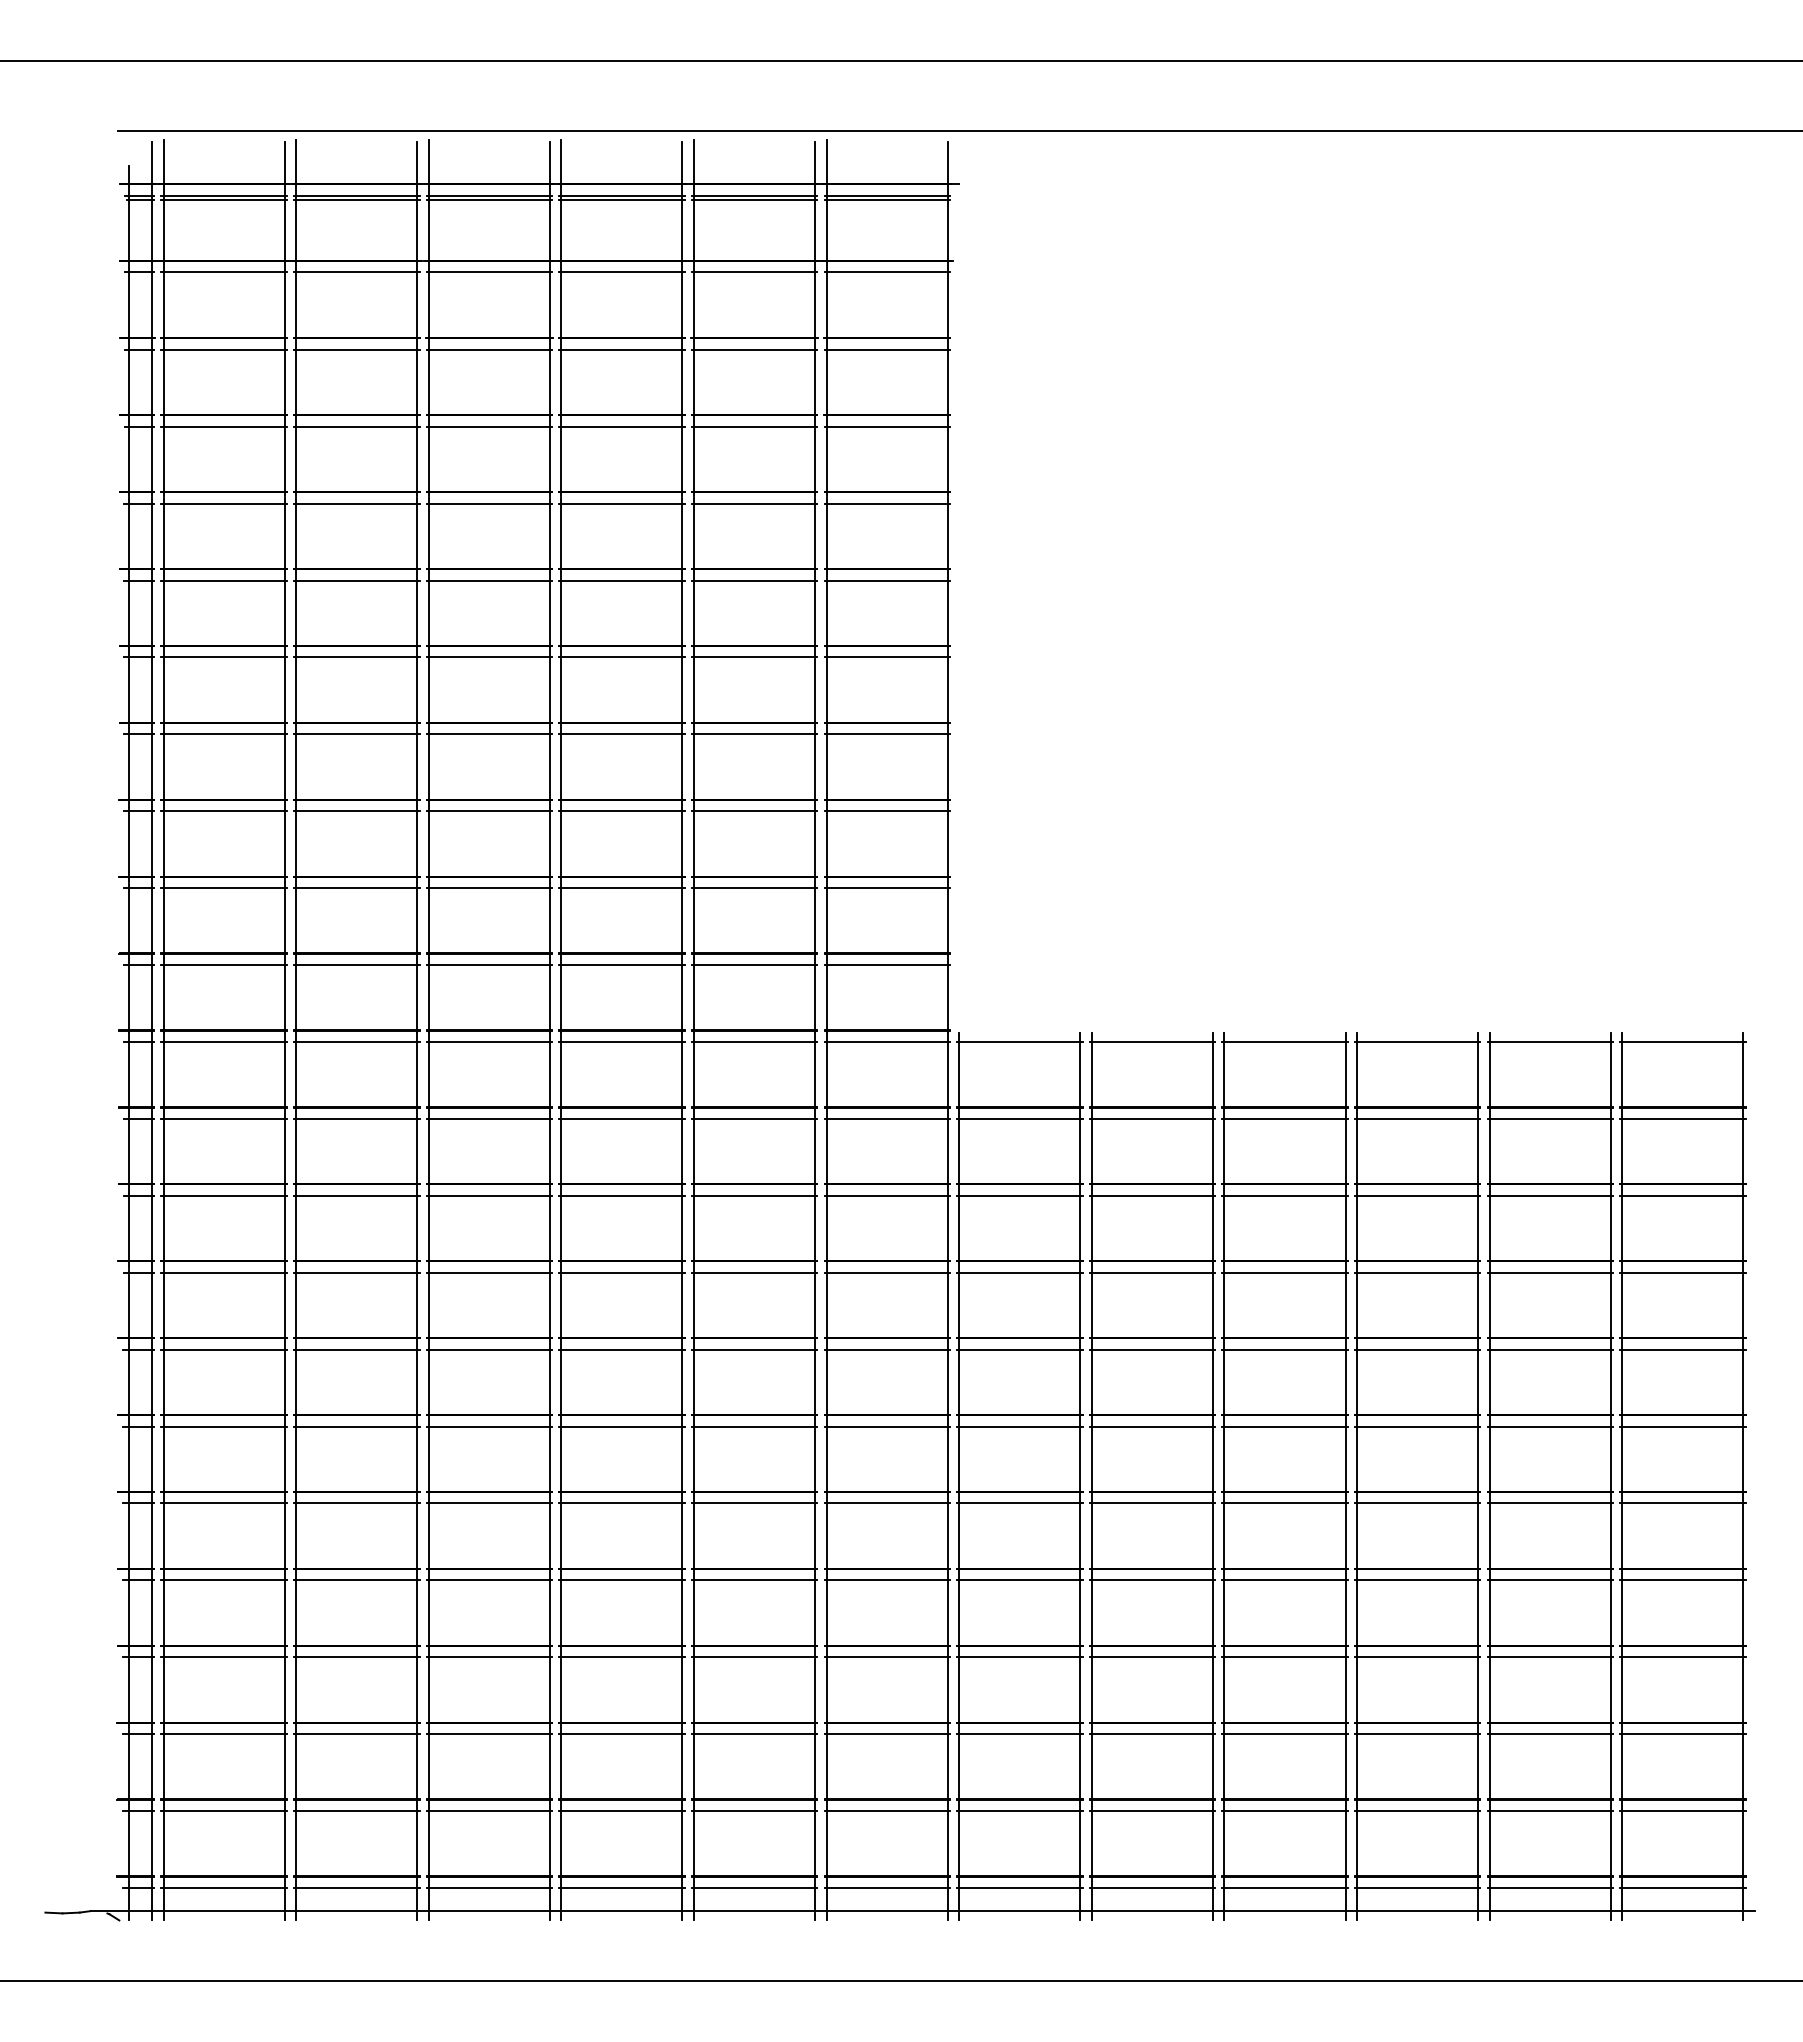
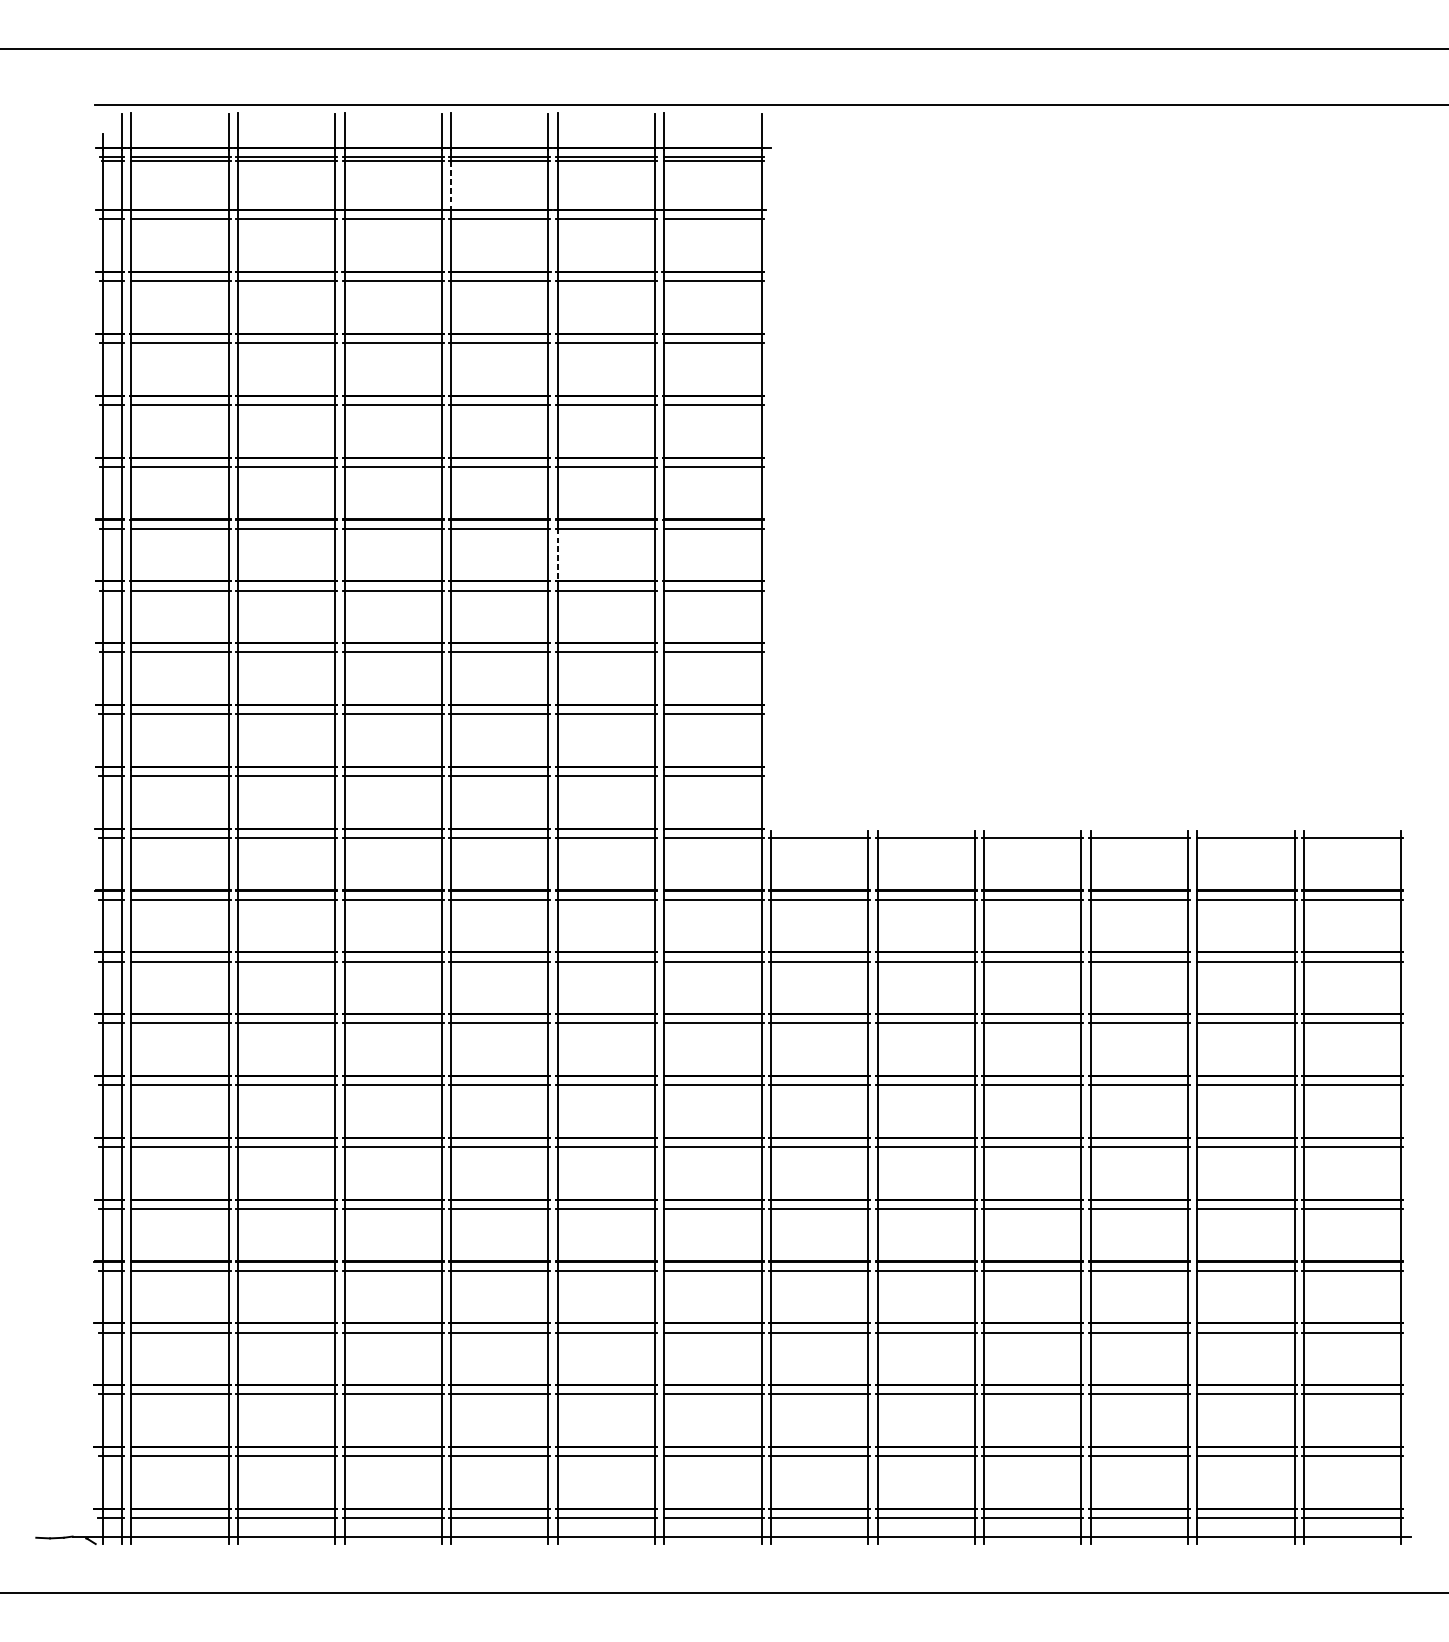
line: (561, 231) -> (451, 186), solid -> dashed
line: (694, 690) -> (558, 555), solid -> dashed

